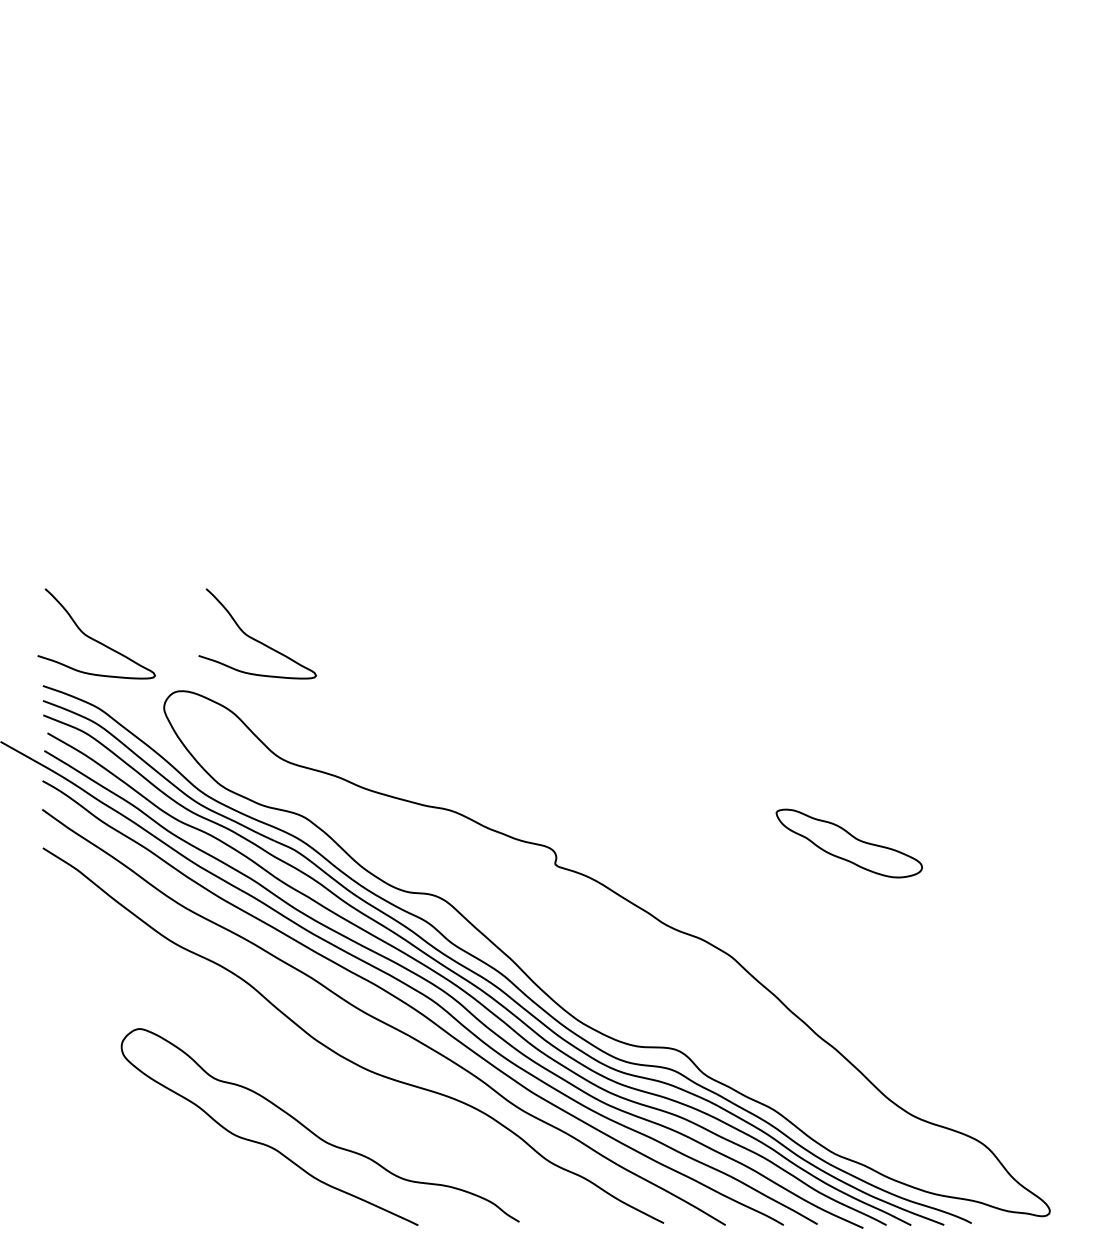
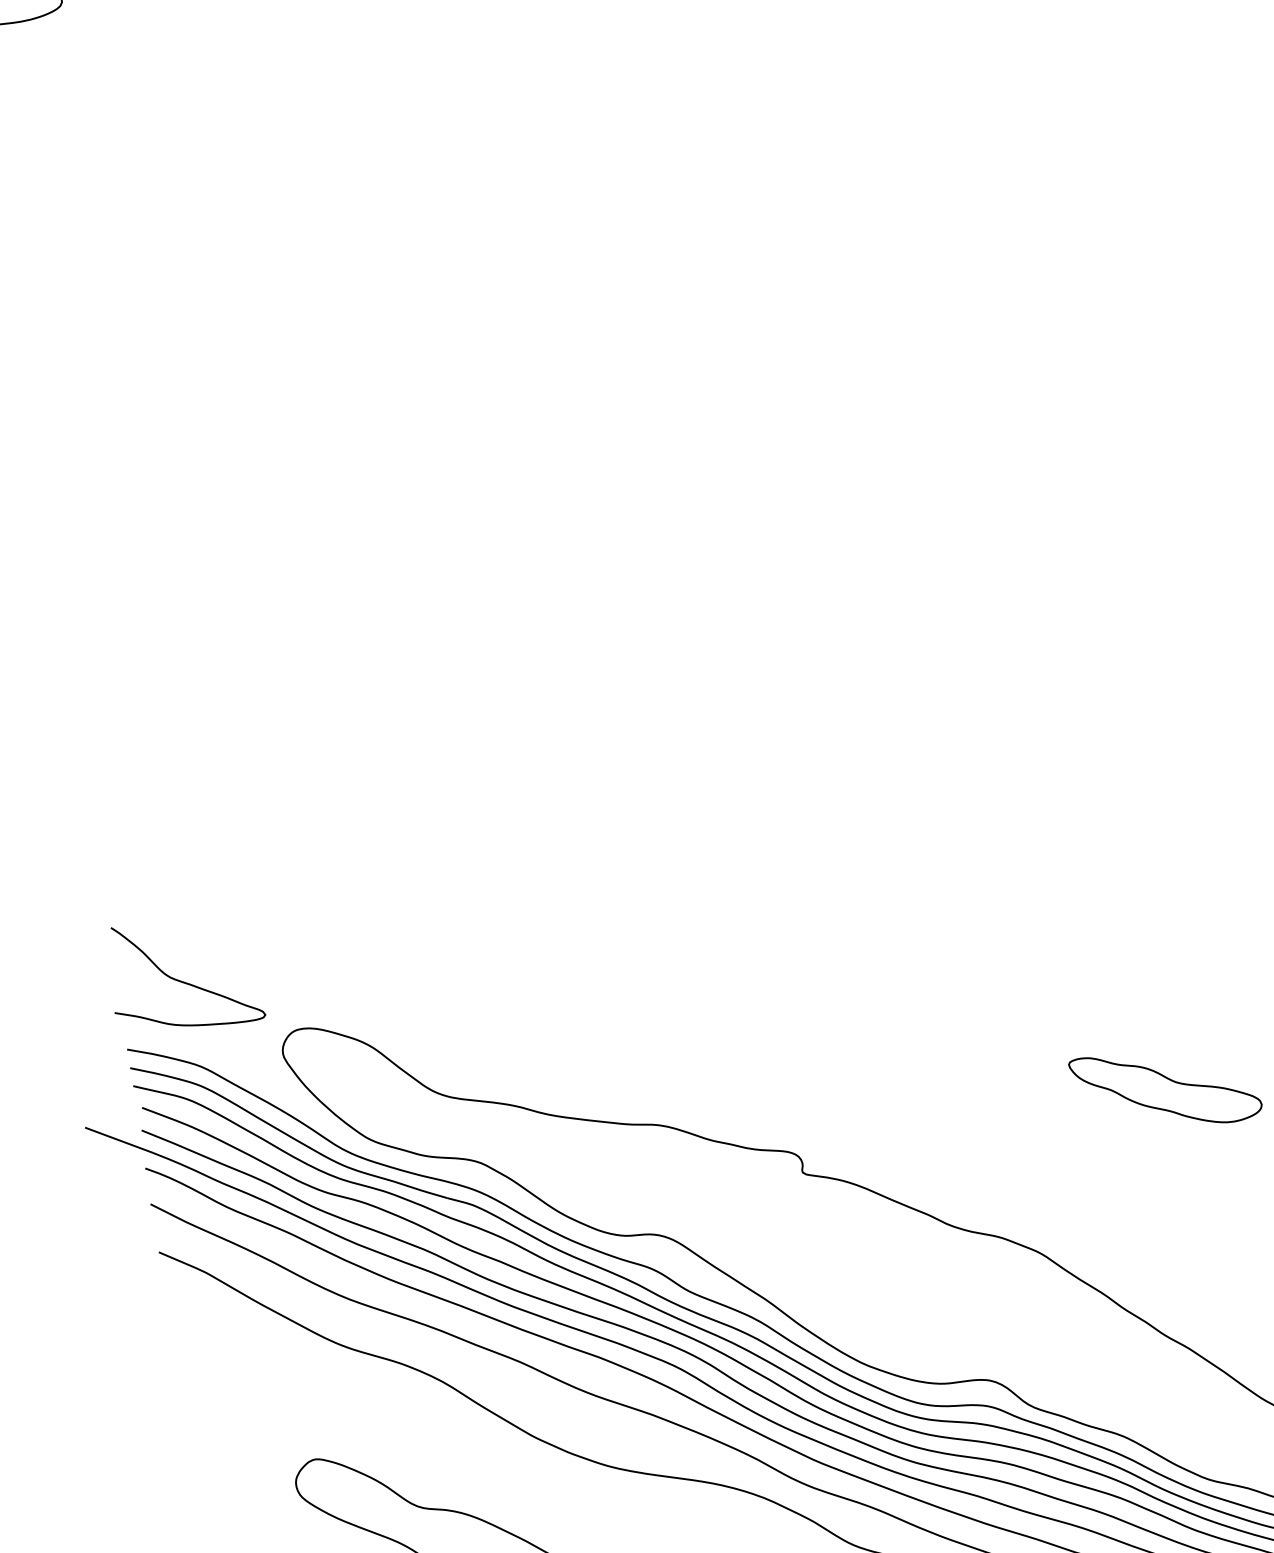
curve: (254, 638) -> (382, 948), removed

